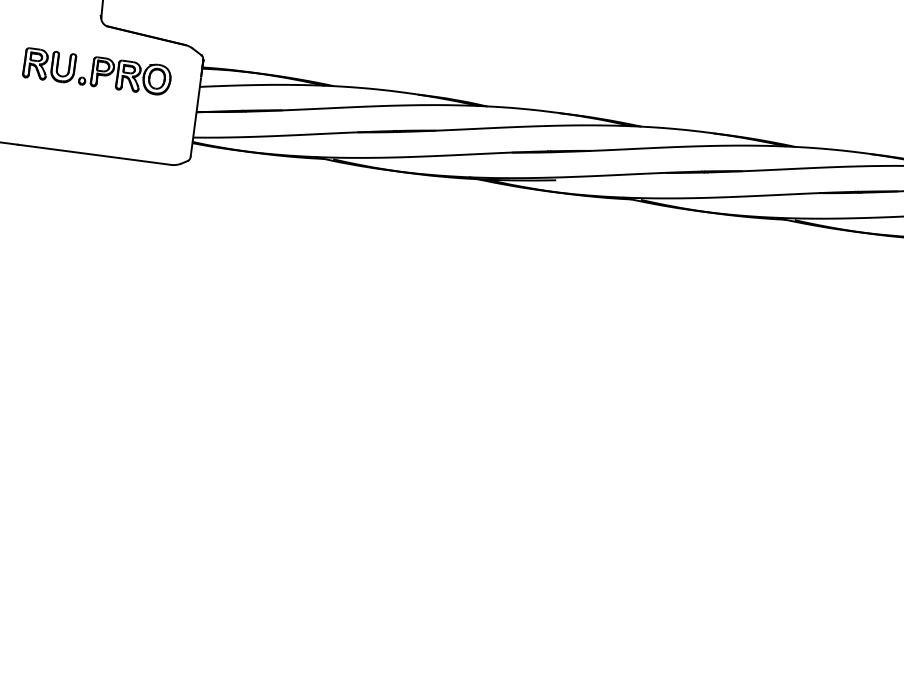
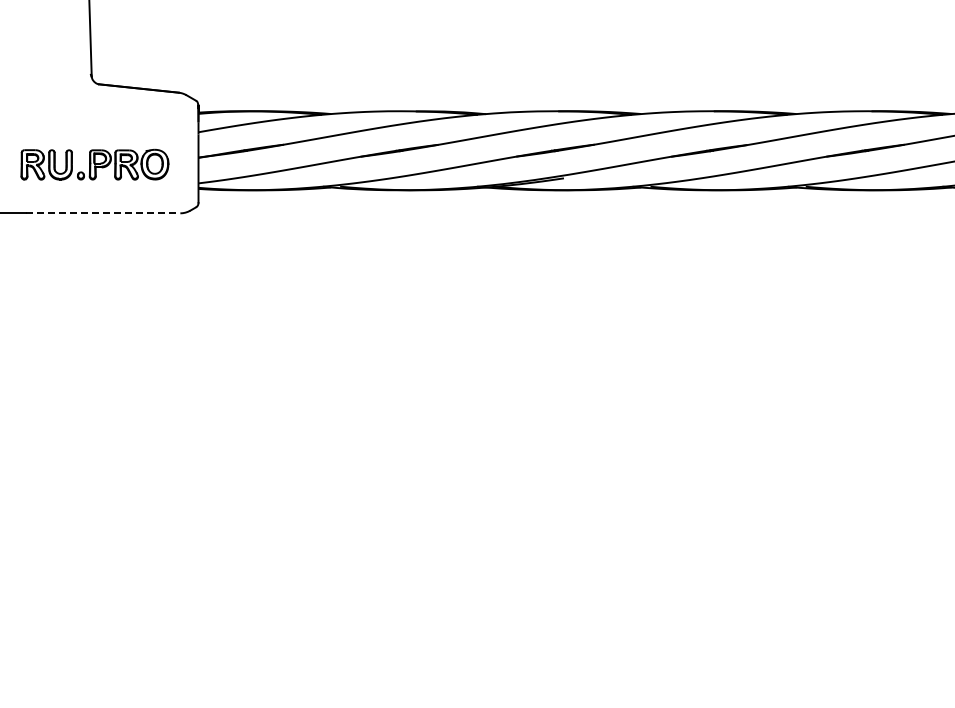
part: (96, 71) -> (94, 164), moved
line: (95, 155) -> (103, 213), solid -> dashed

